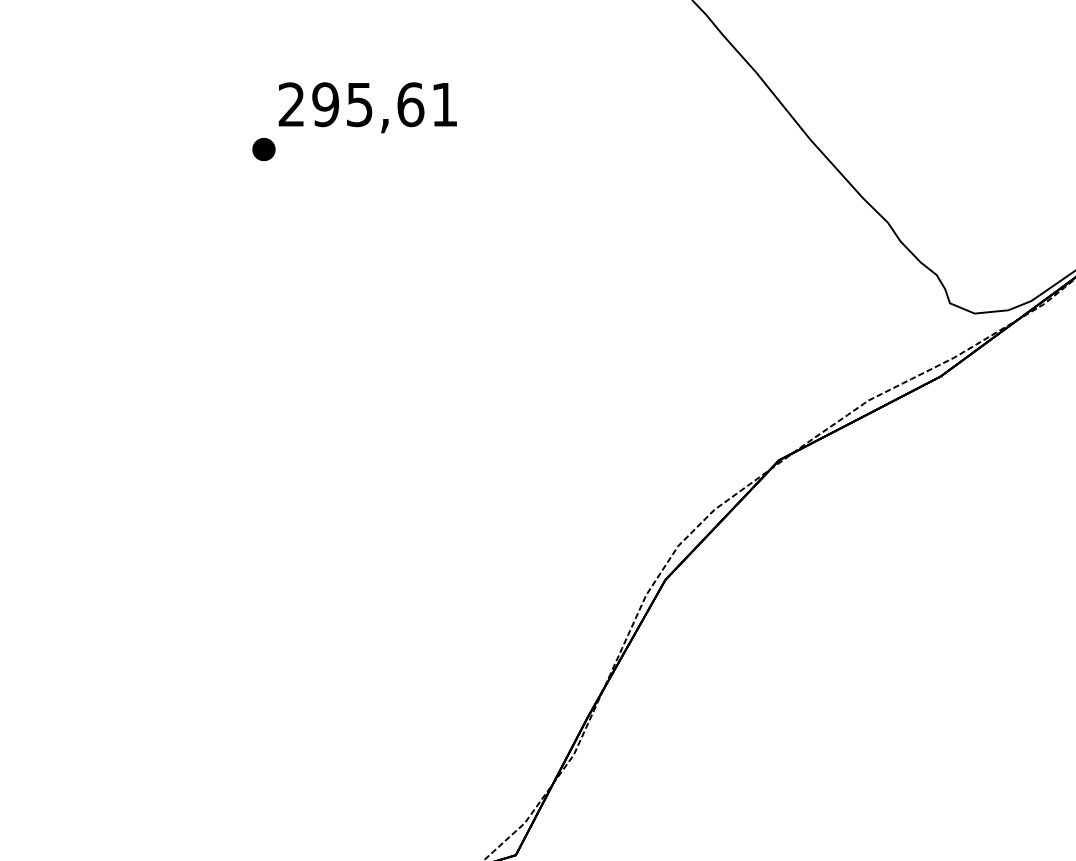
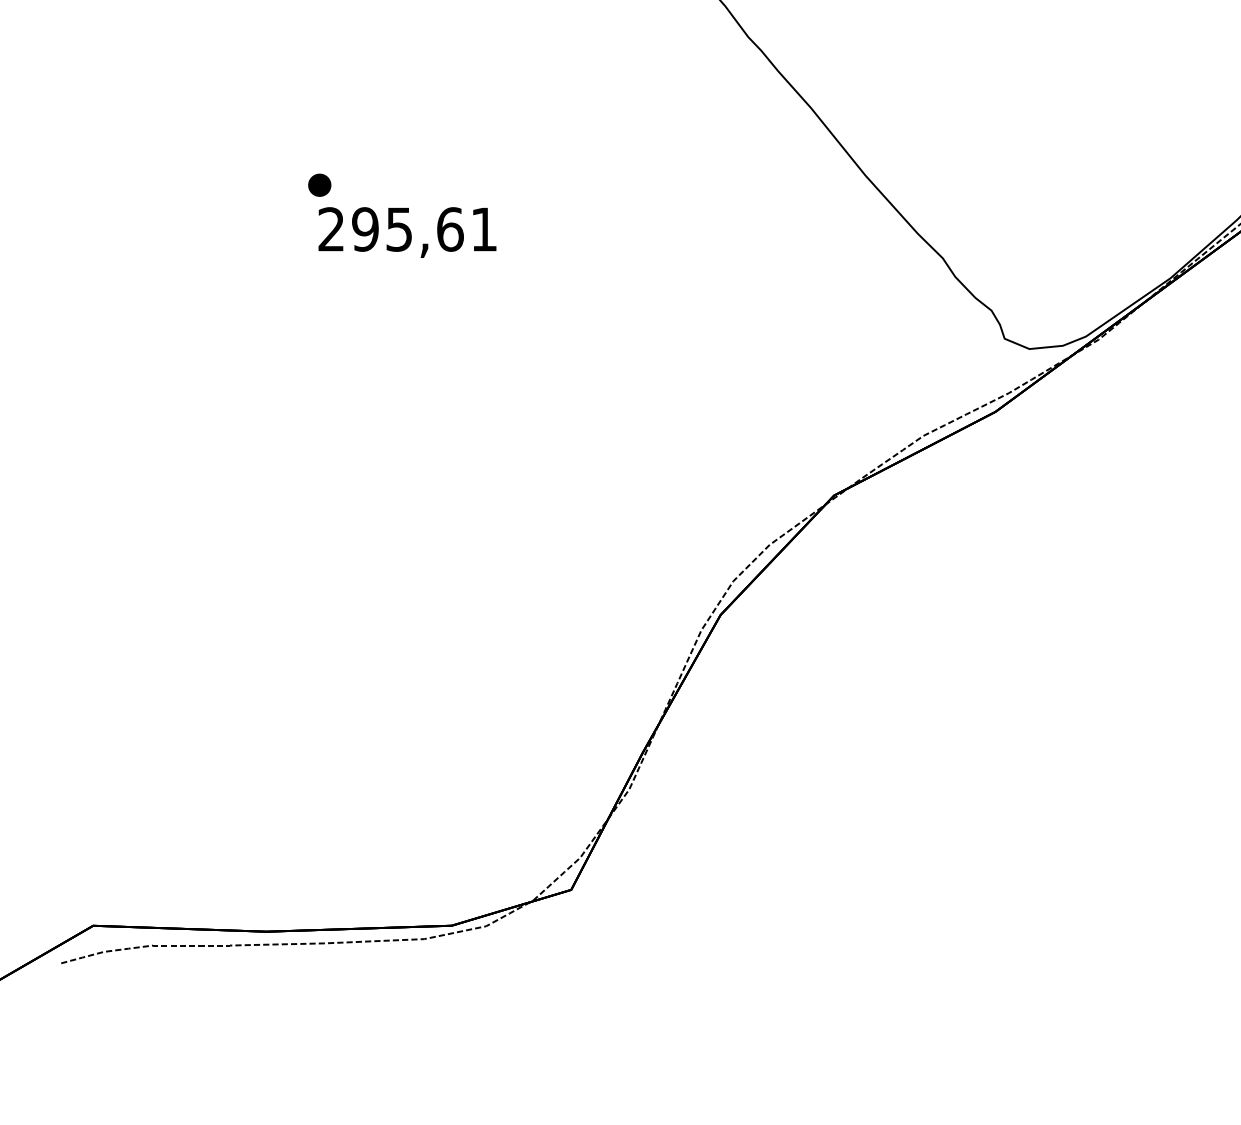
text: (367, 107) -> (407, 232), moved

